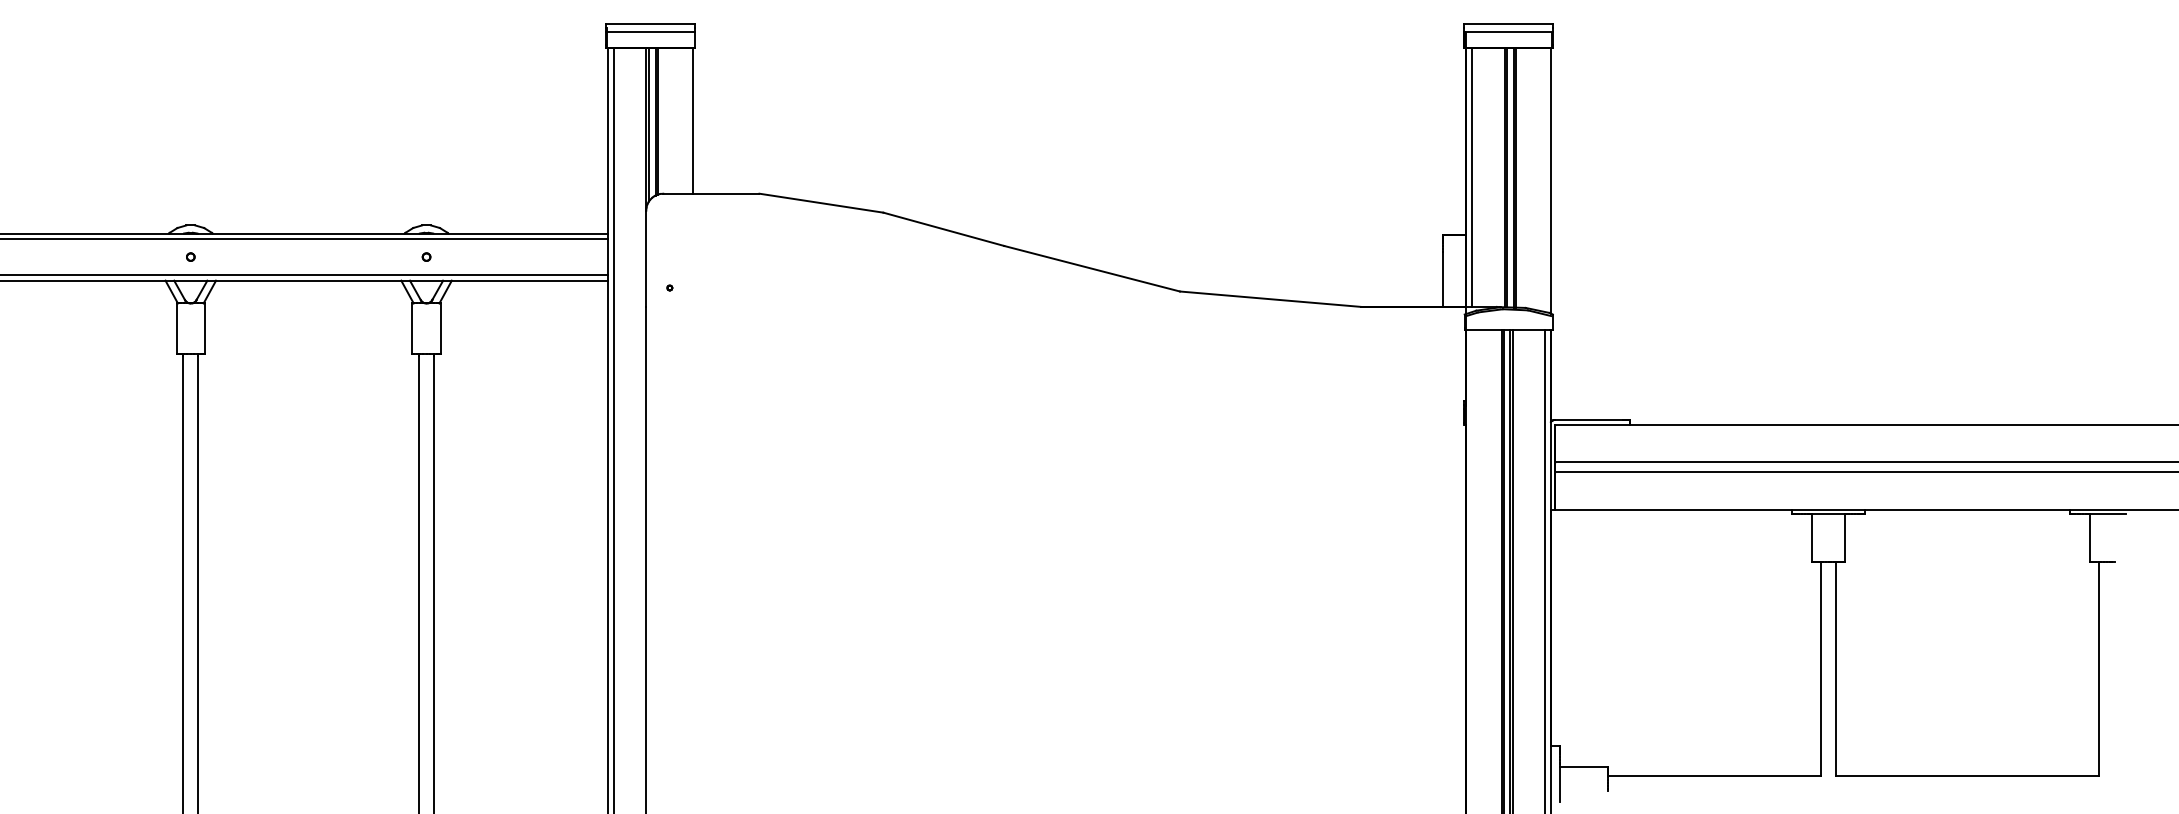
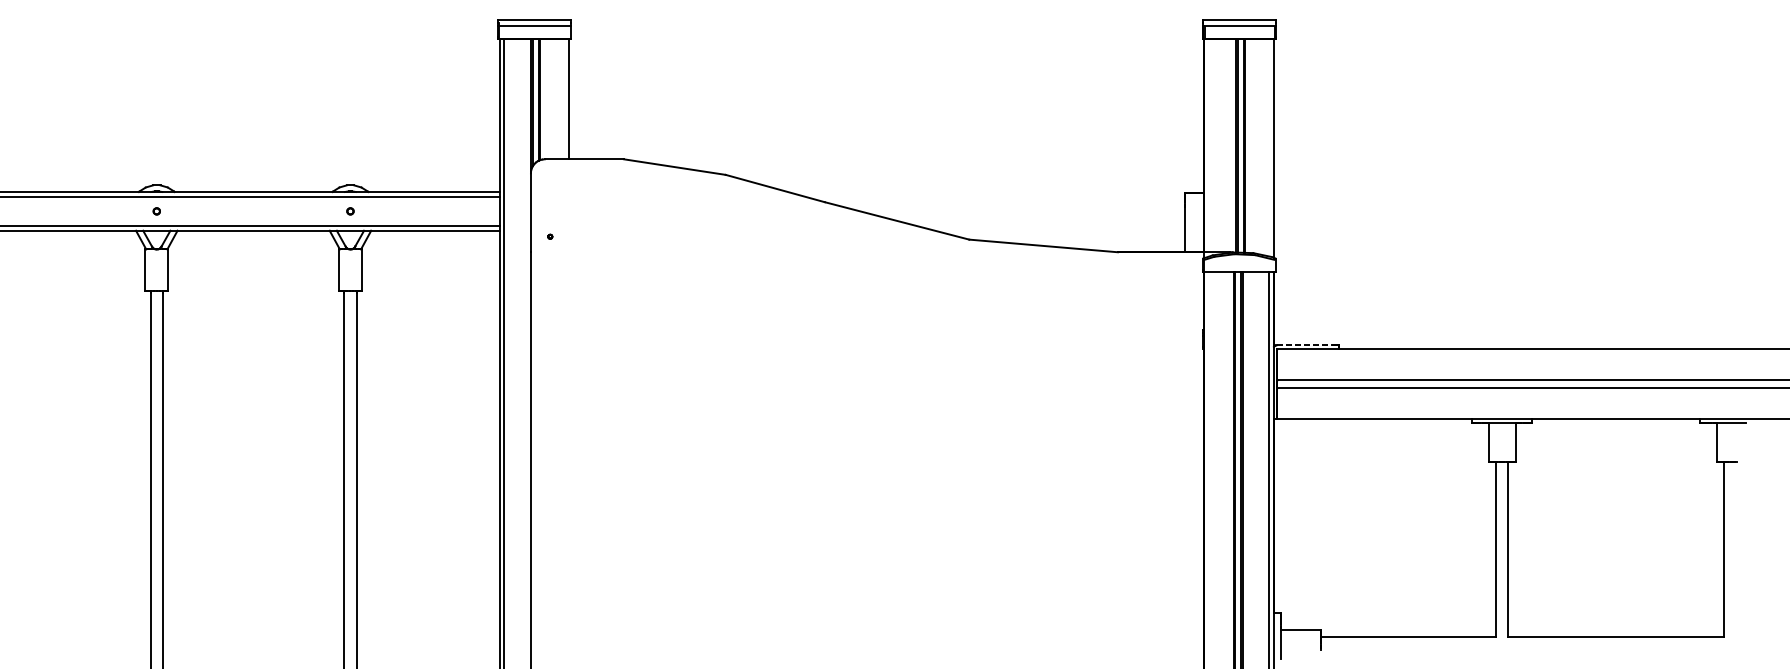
line: (1471, 176) -> (1208, 145), removed
line: (1588, 420) -> (1304, 345), solid -> dashed

